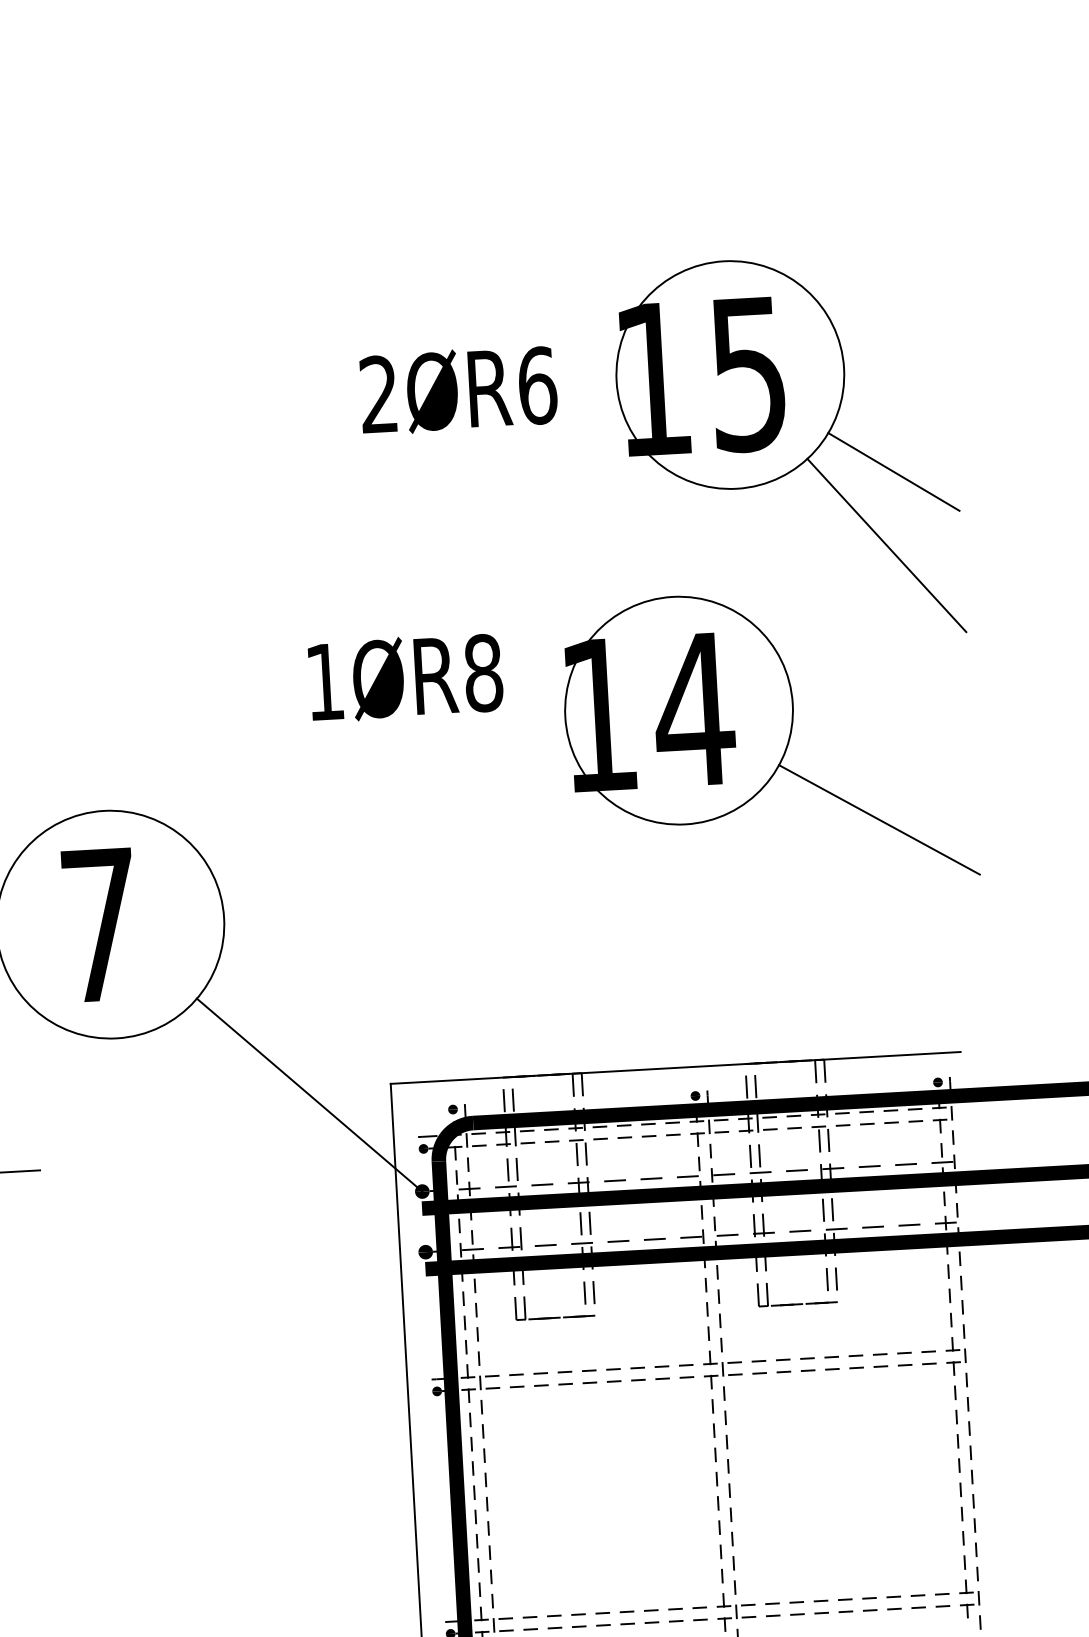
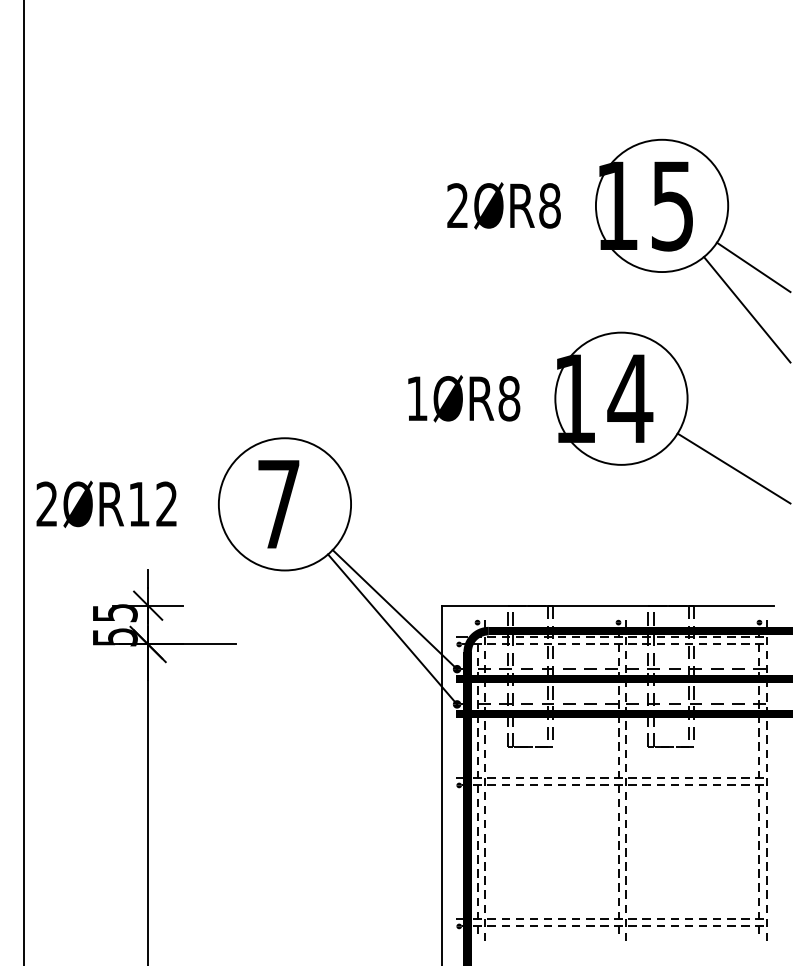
text: (538, 385) -> (550, 205), 2ØR6 -> 2ØR8
text: (406, 677) -> (464, 398), moved
line: (307, 1129) -> (392, 629), added

